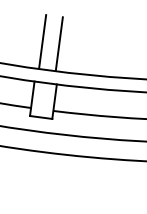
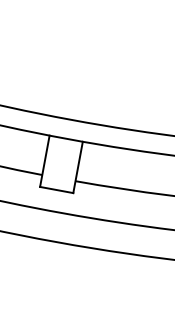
line: (42, 41) -> (64, 76), removed
line: (58, 43) -> (88, 80), removed

